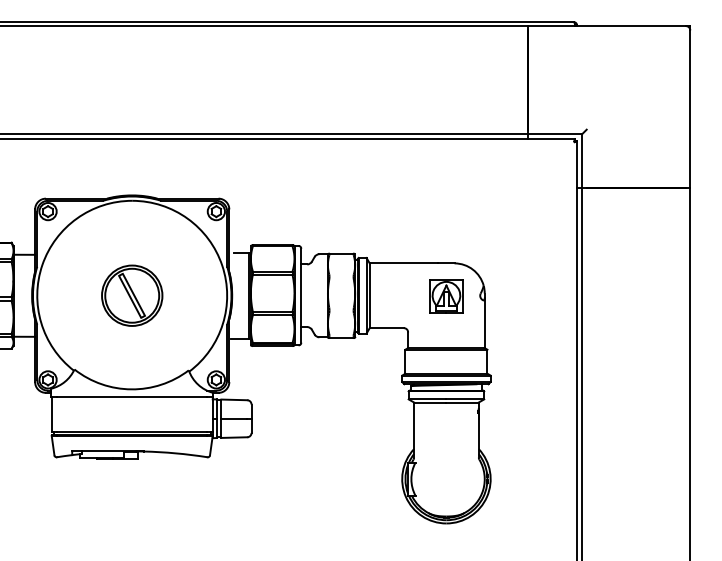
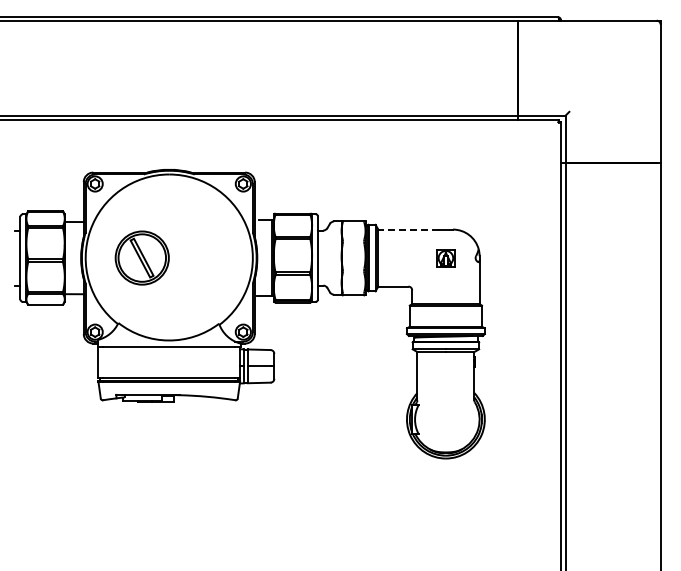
line: (403, 263) -> (408, 229), solid -> dashed
part: (131, 295) -> (141, 257), moved
part: (445, 296) -> (445, 258), size x0.6

